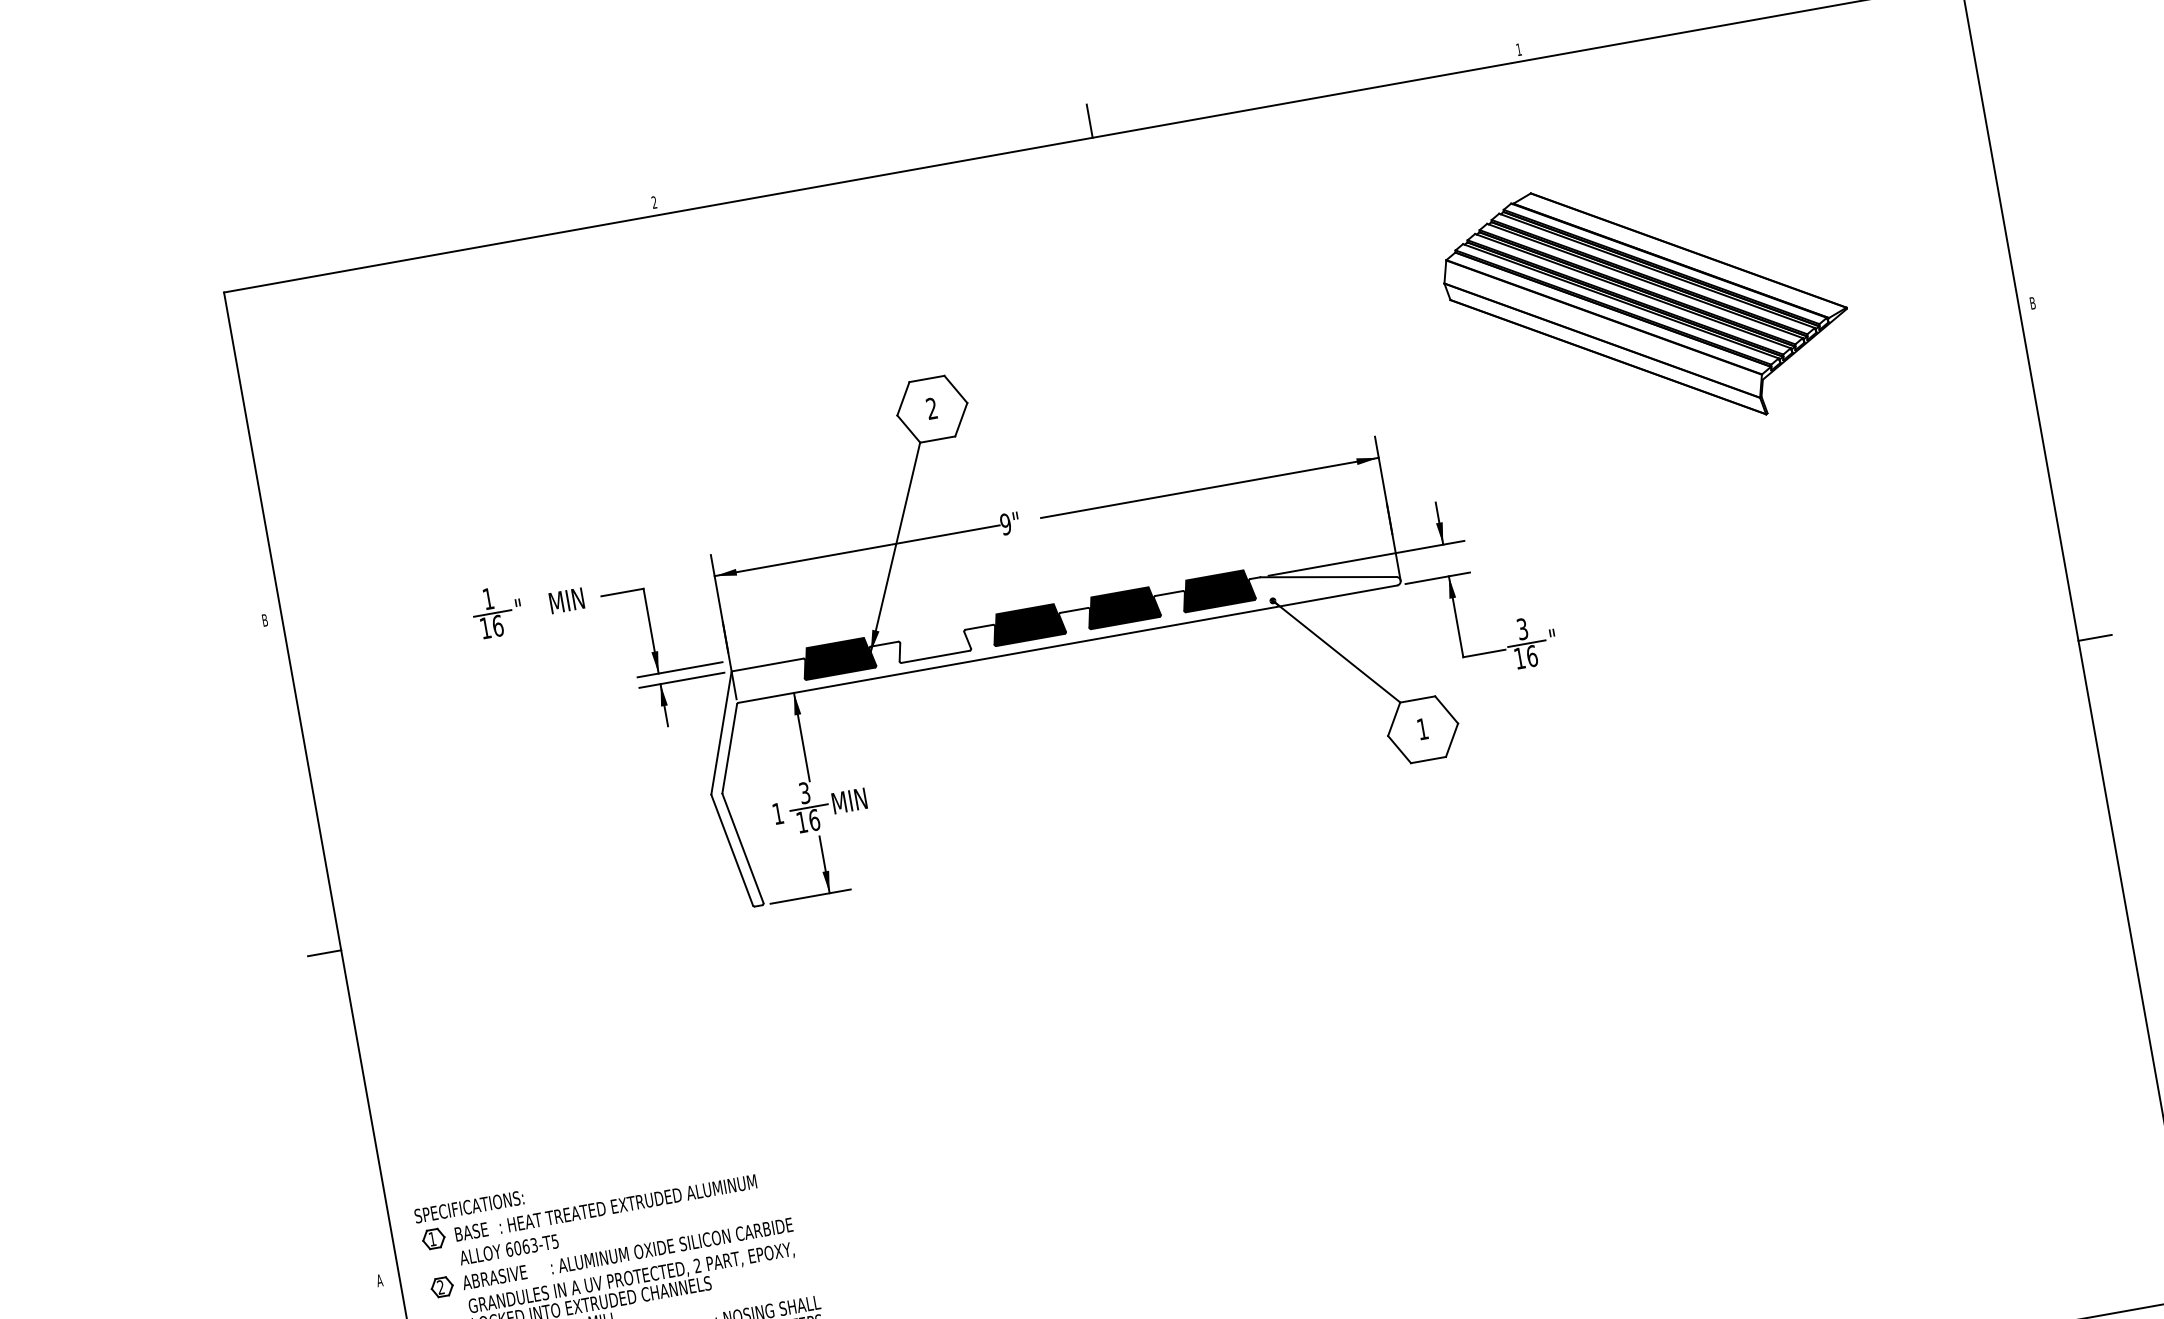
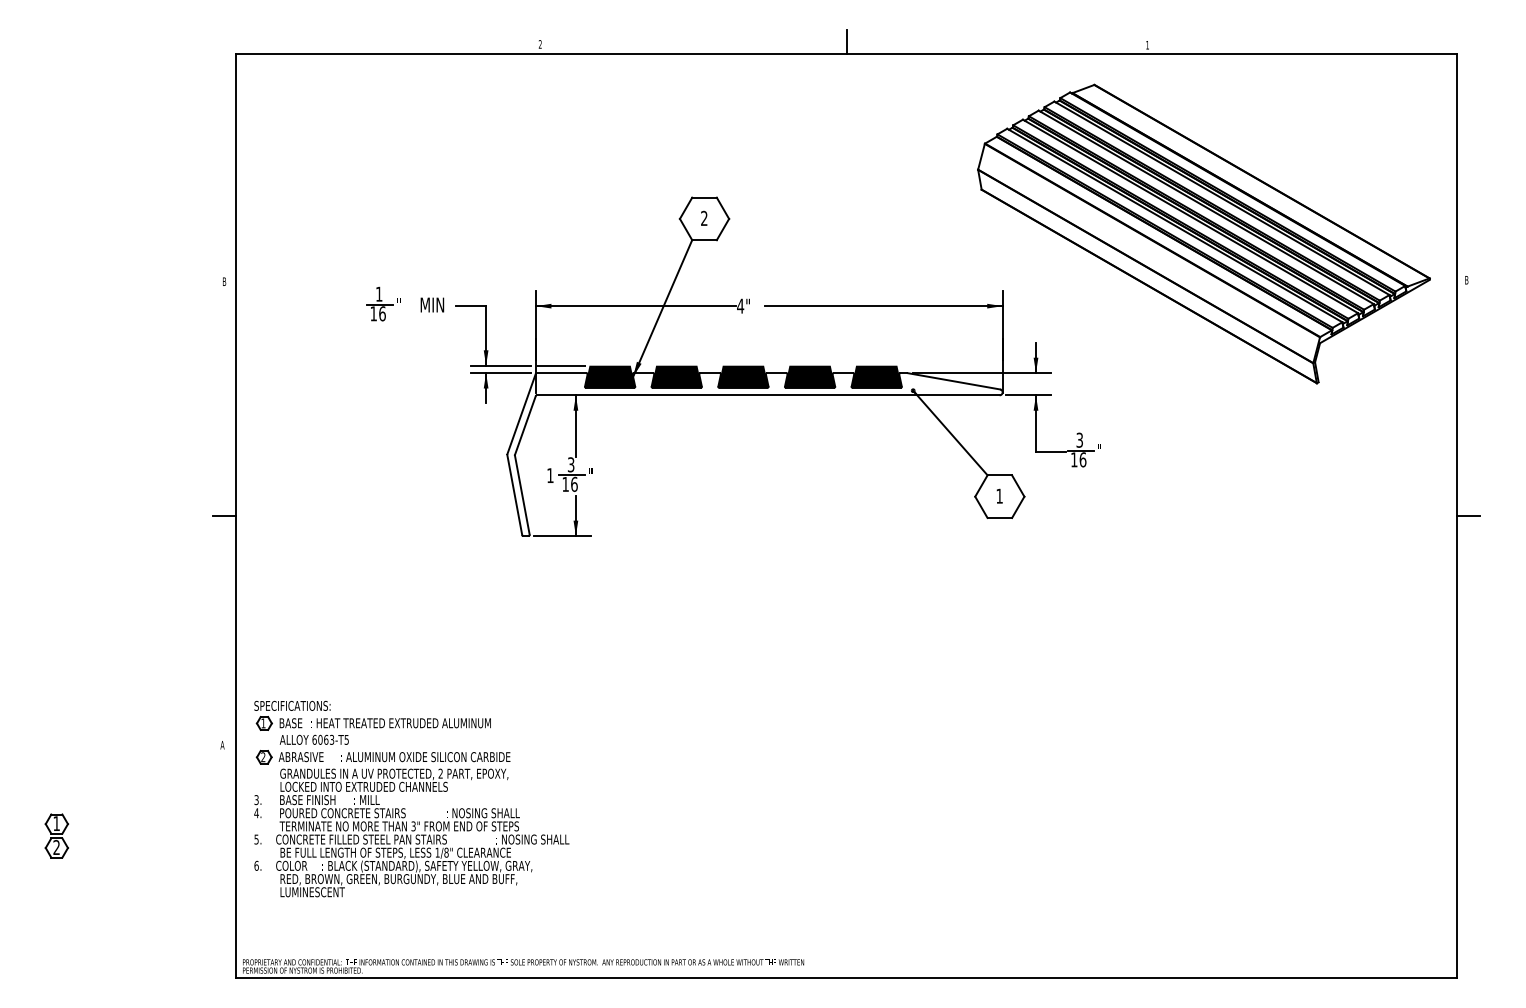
part: (1646, 303) -> (1203, 233), size x1.67
text: (1005, 523) -> (740, 305), 9" -> 4"
fill: (932, 640) -> (676, 376), added
line: (765, 654) -> (561, 365), added
text: (849, 800) -> (600, 475), MIN -> "

